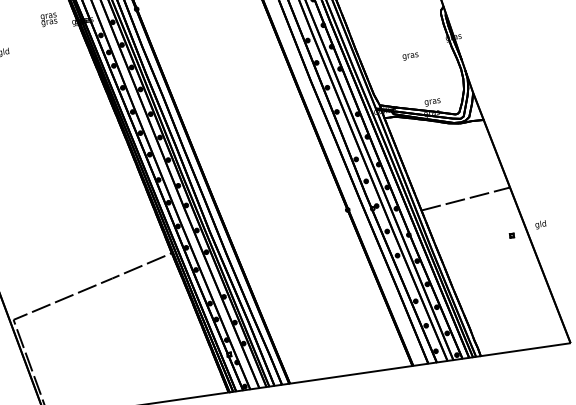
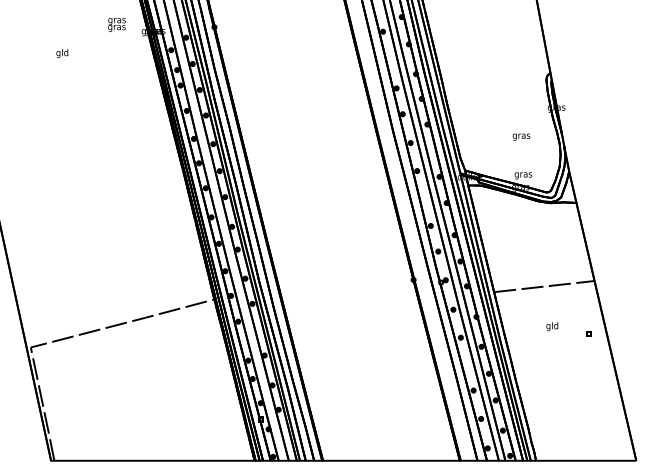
text: (410, 56) -> (521, 136), moved
text: (540, 224) -> (552, 326), moved

